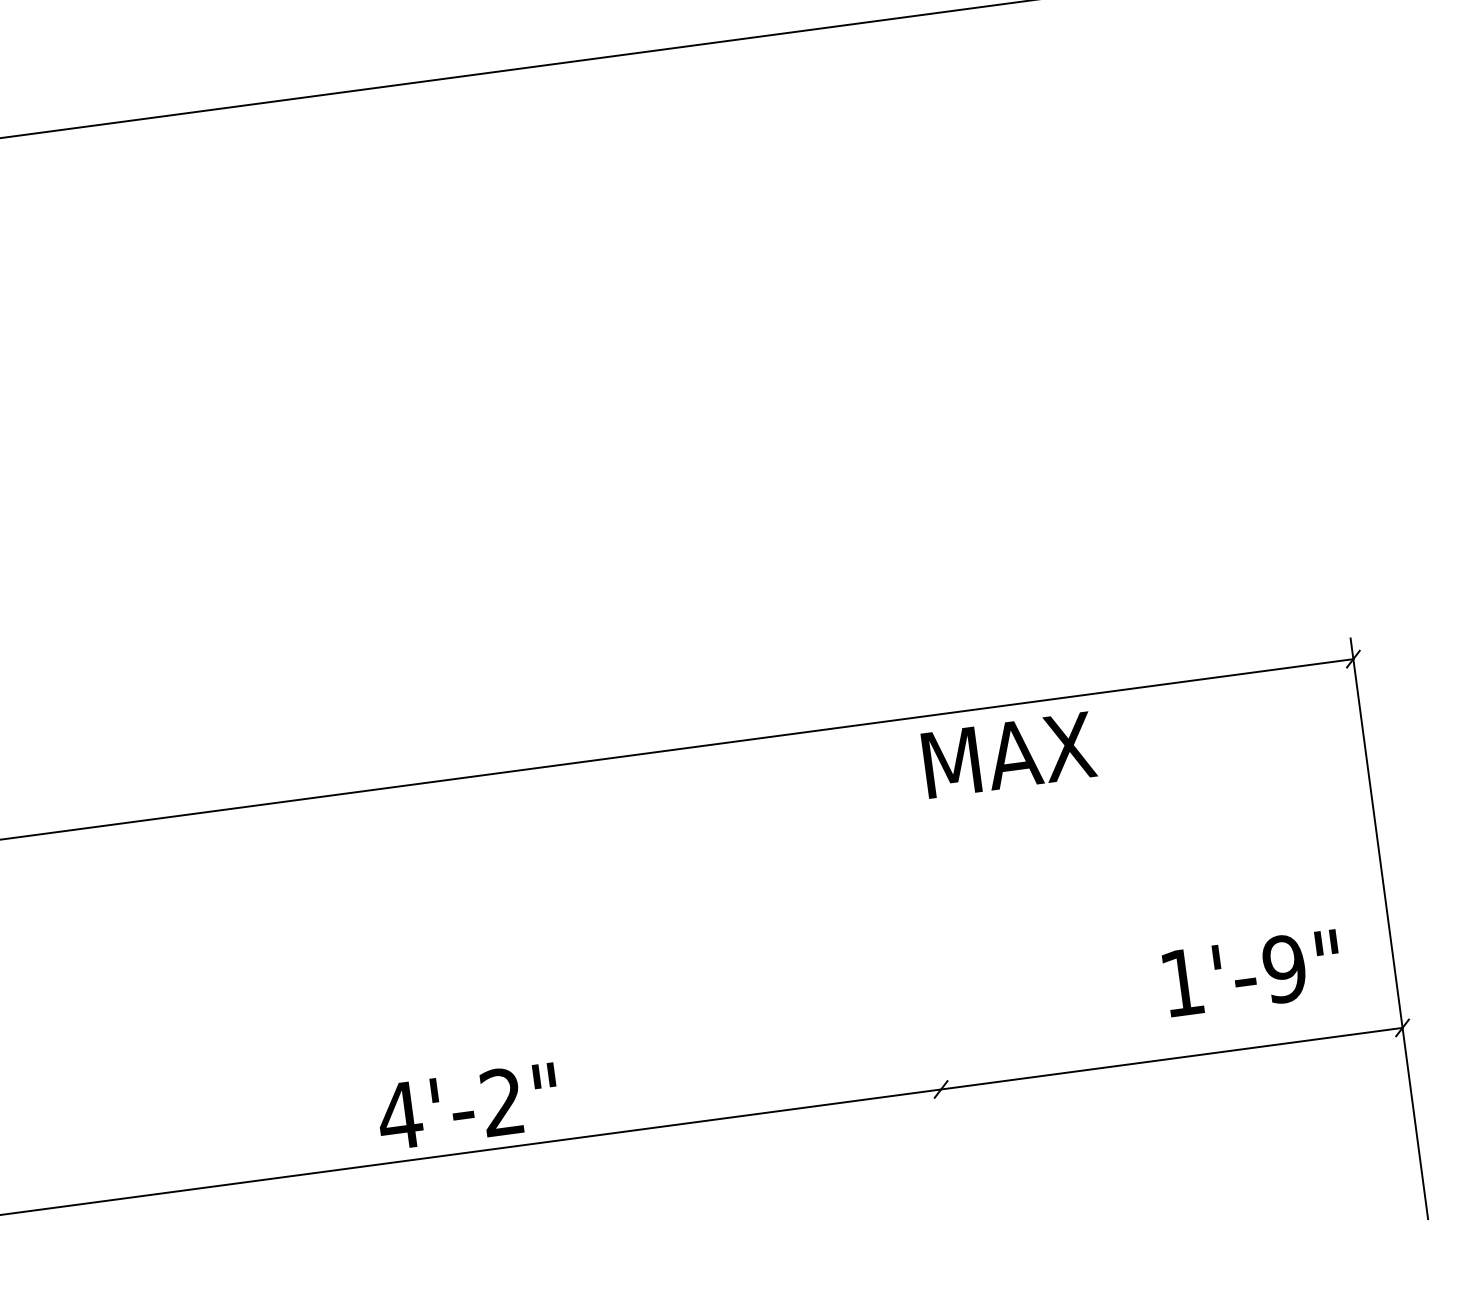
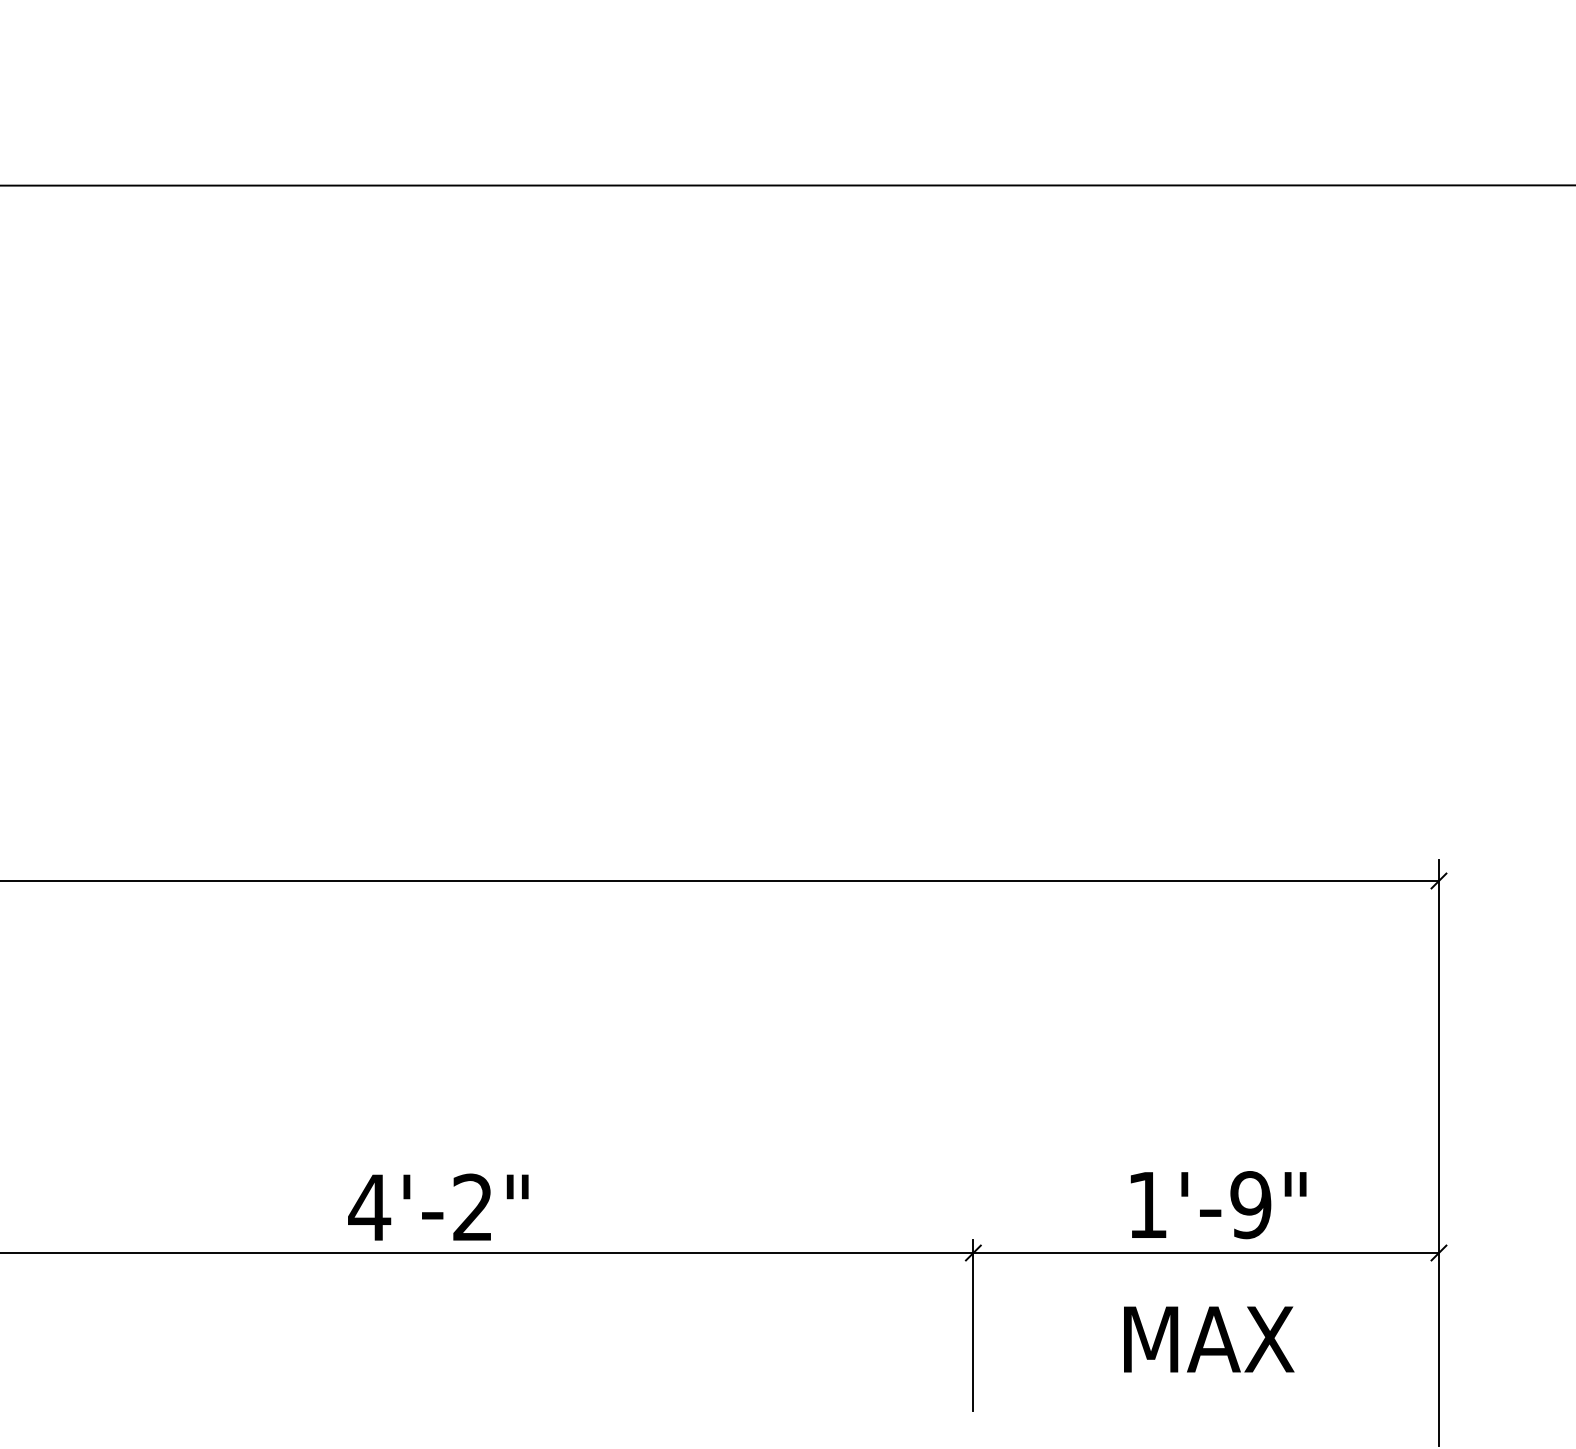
text: (1009, 754) -> (1209, 1339), moved
text: (1252, 973) -> (1218, 1205), moved
text: (468, 1105) -> (438, 1206), moved
line: (950, 1161) -> (973, 1325), added

